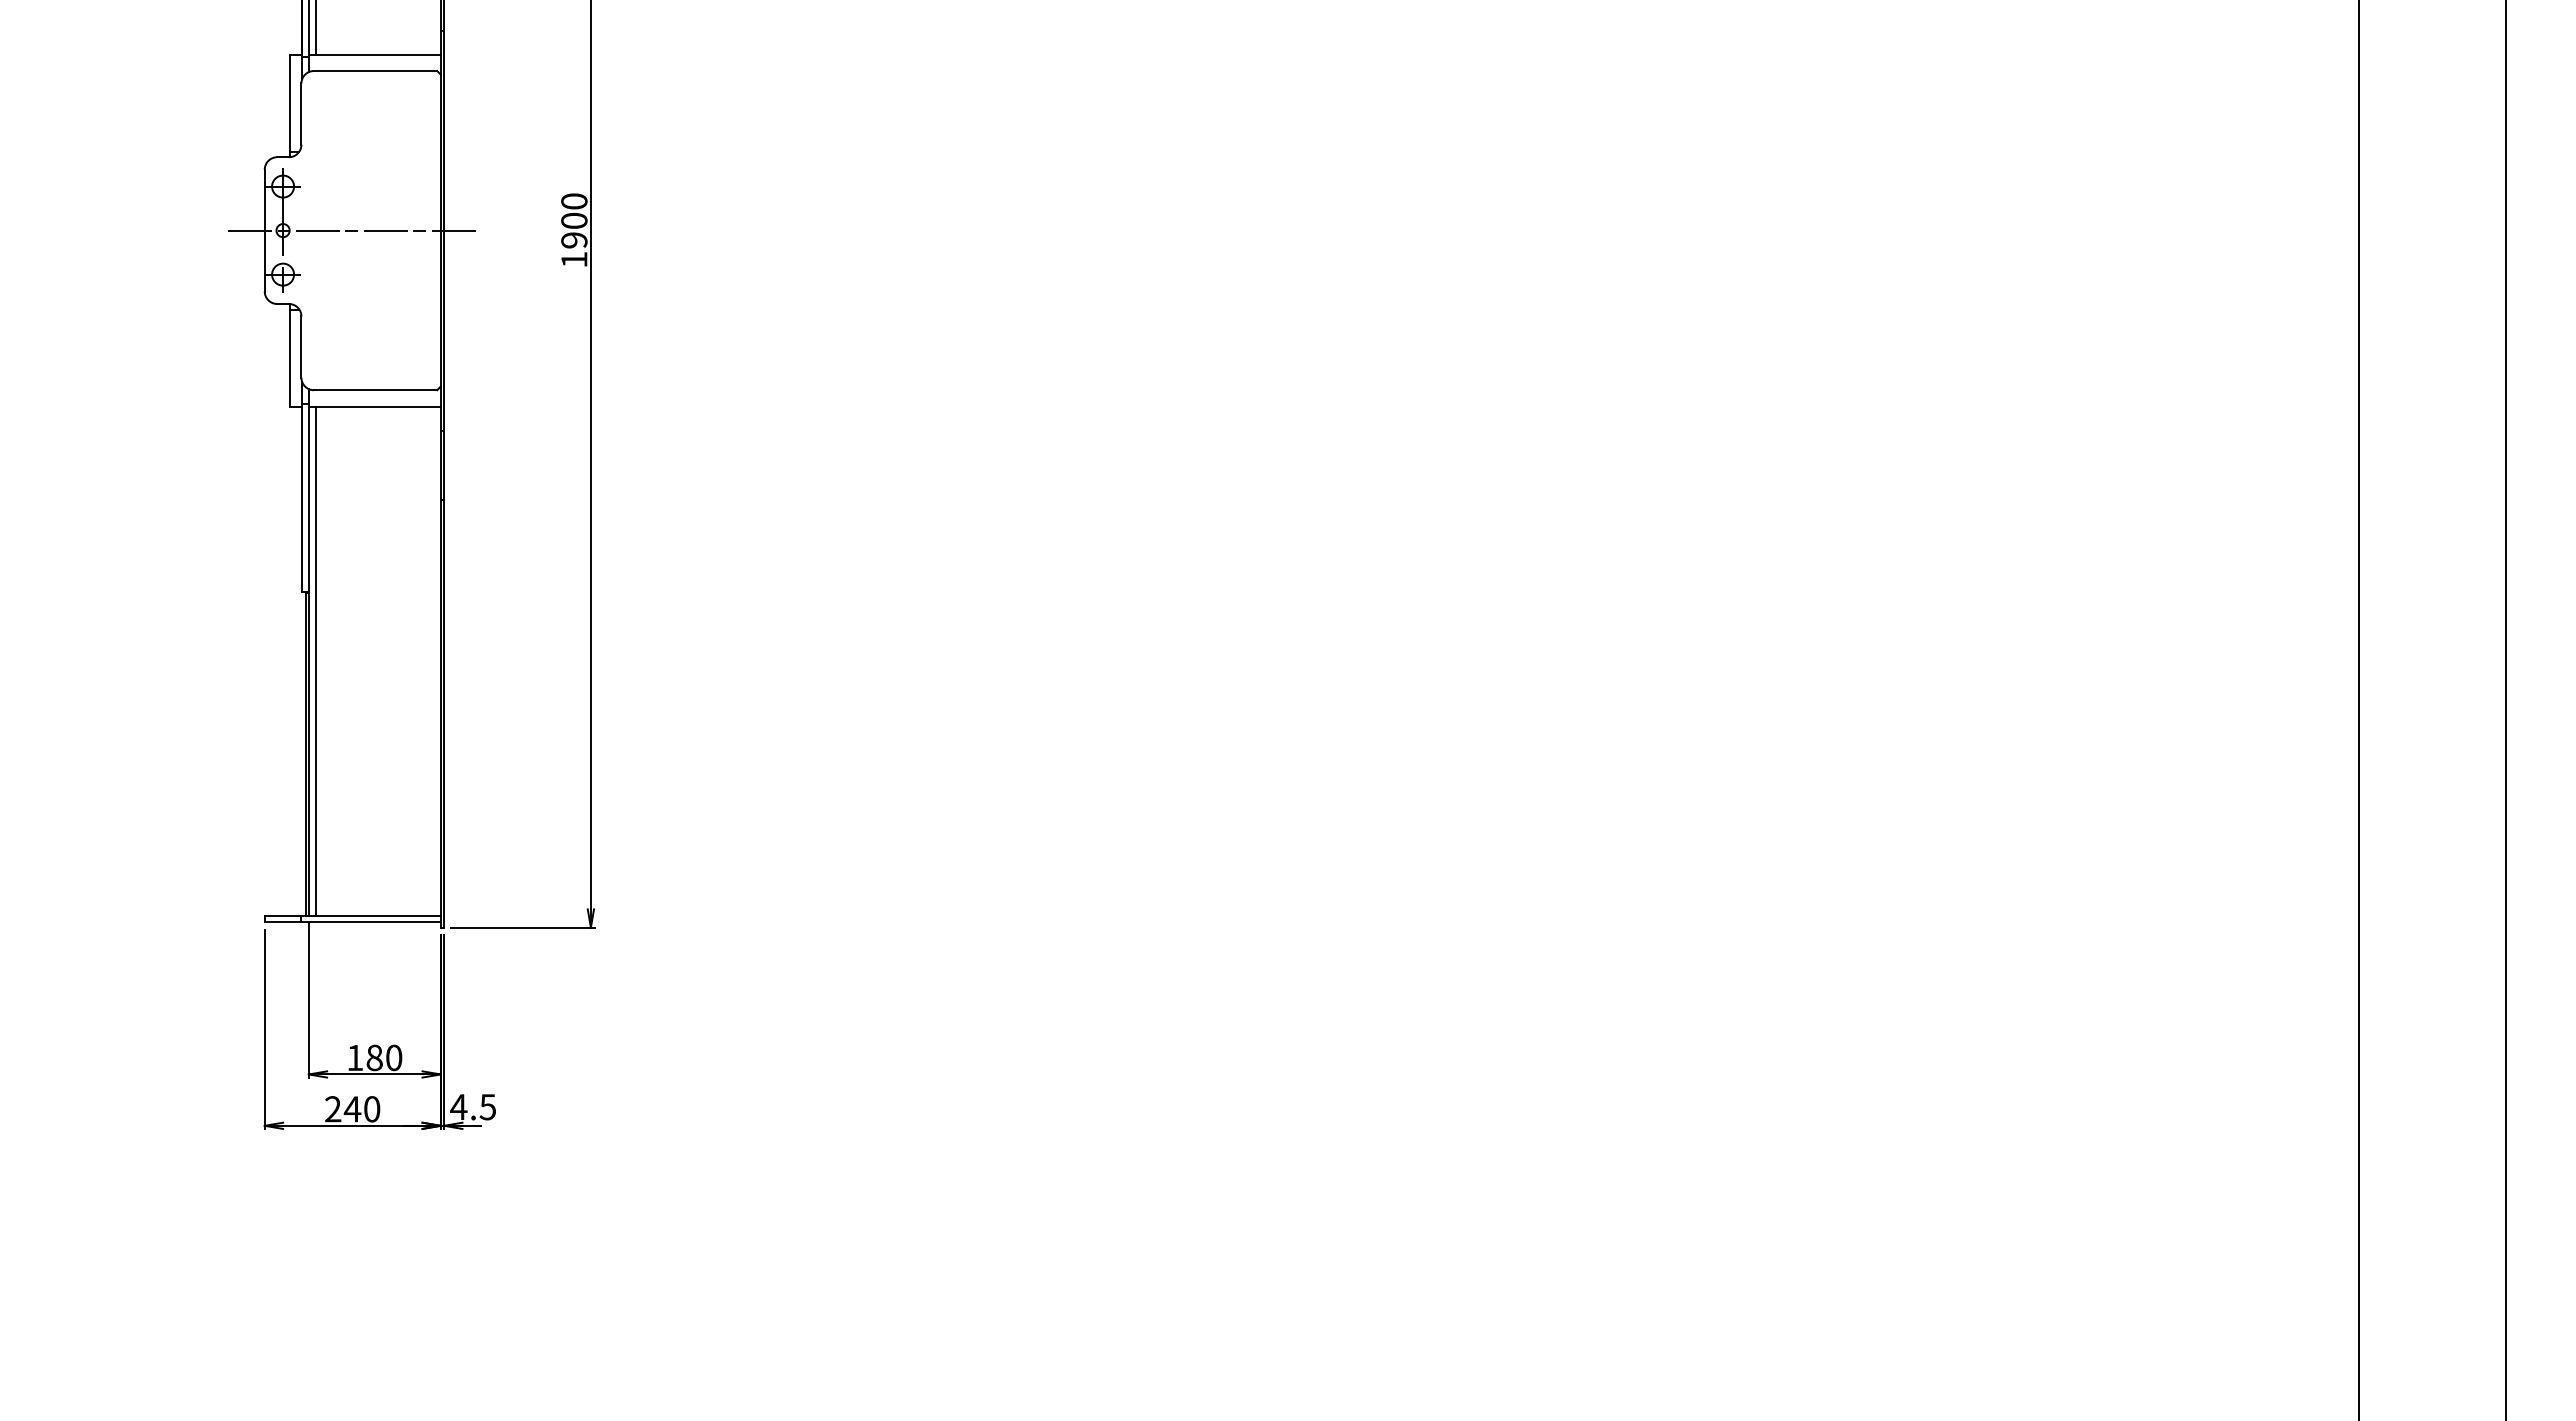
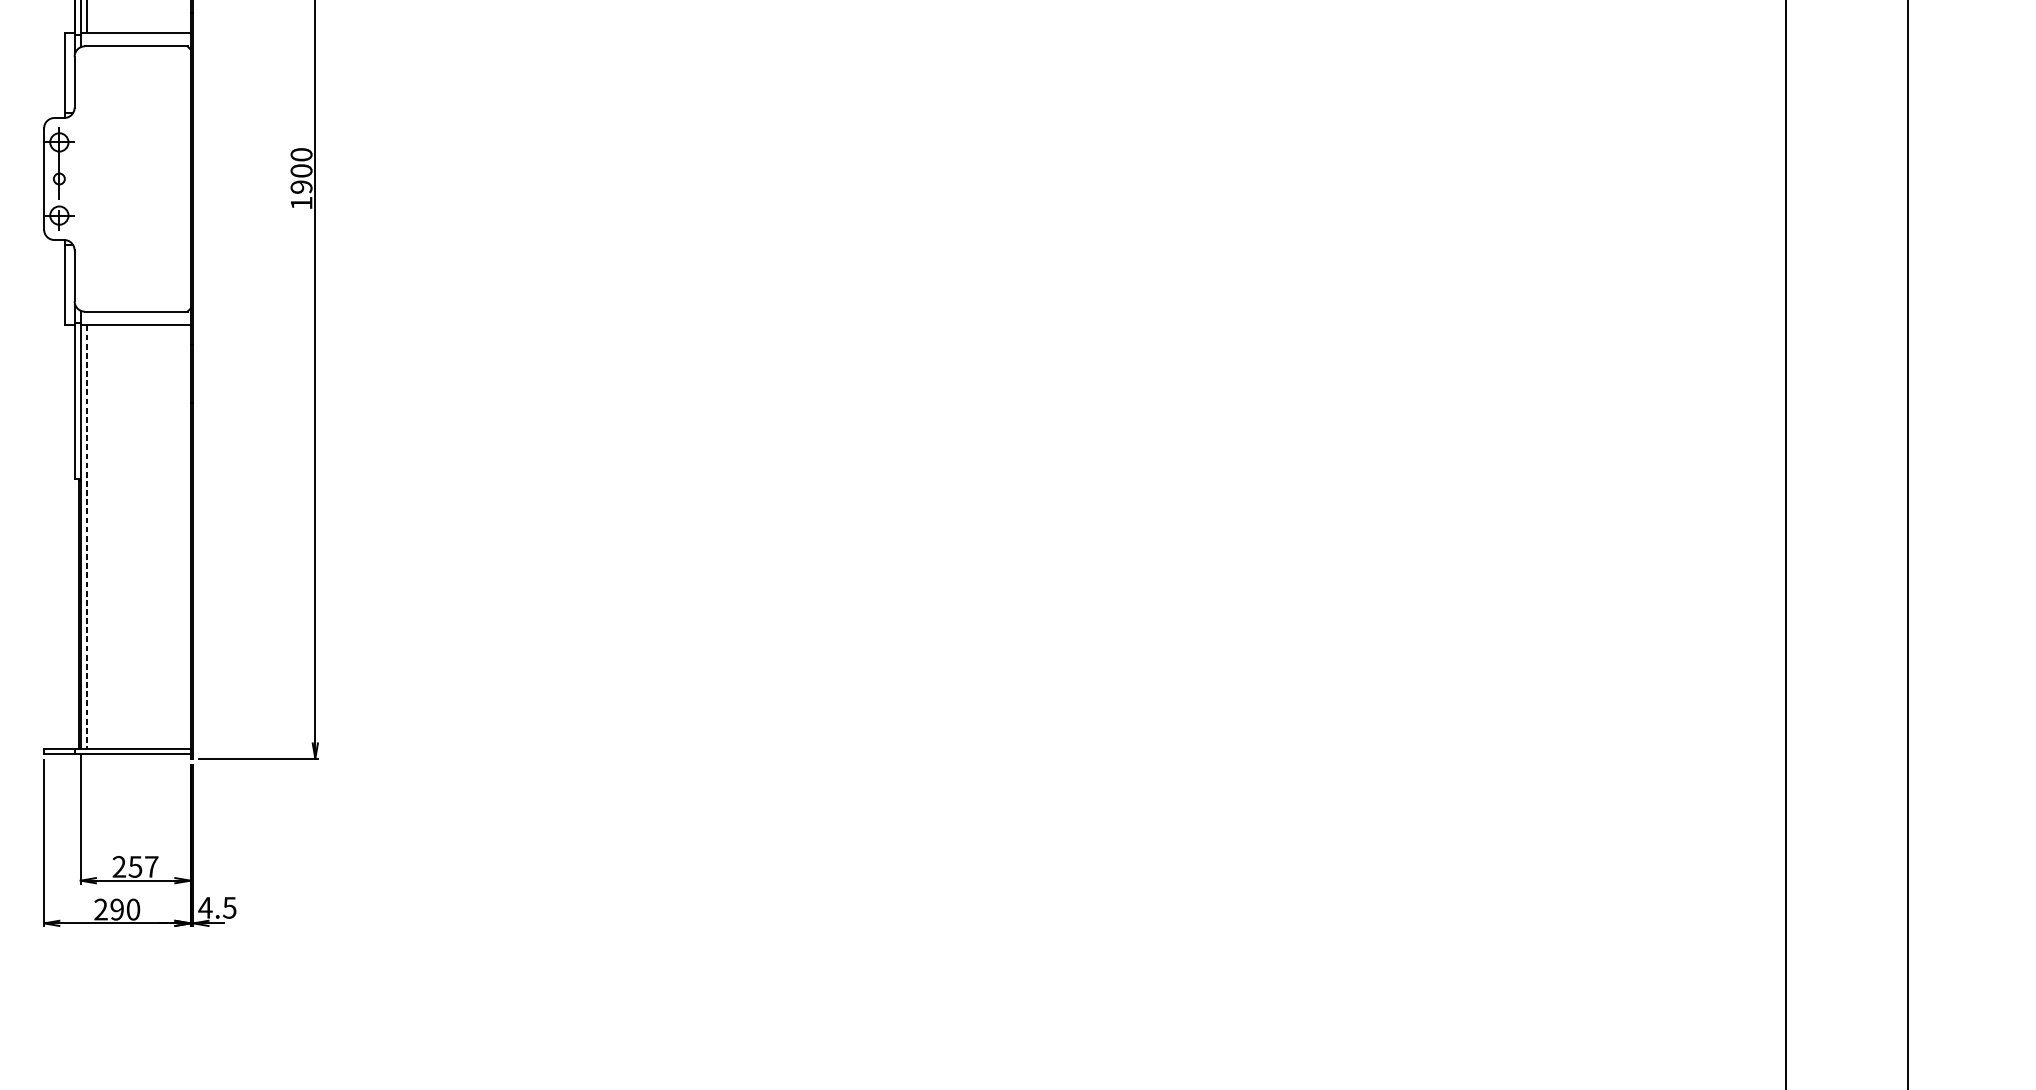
line: (354, 230) -> (118, 178), removed
line: (316, 661) -> (87, 537), solid -> dashed
text: (374, 1057) -> (135, 866), 180 -> 257
text: (352, 1109) -> (117, 909), 240 -> 290

